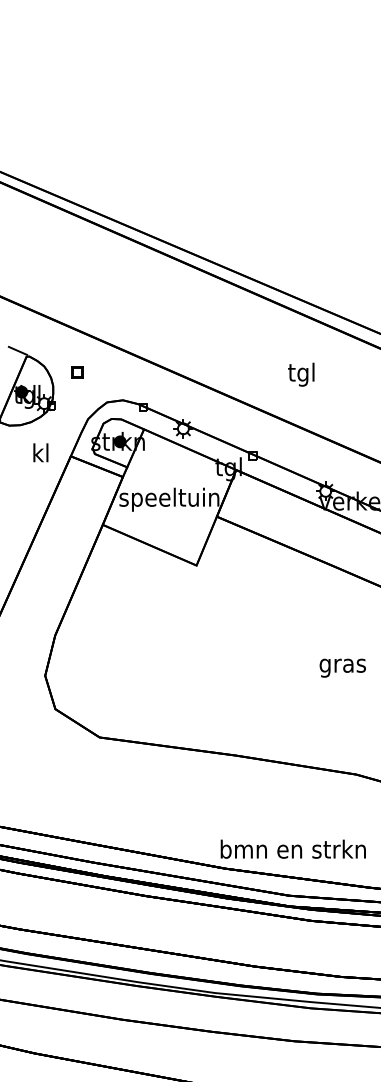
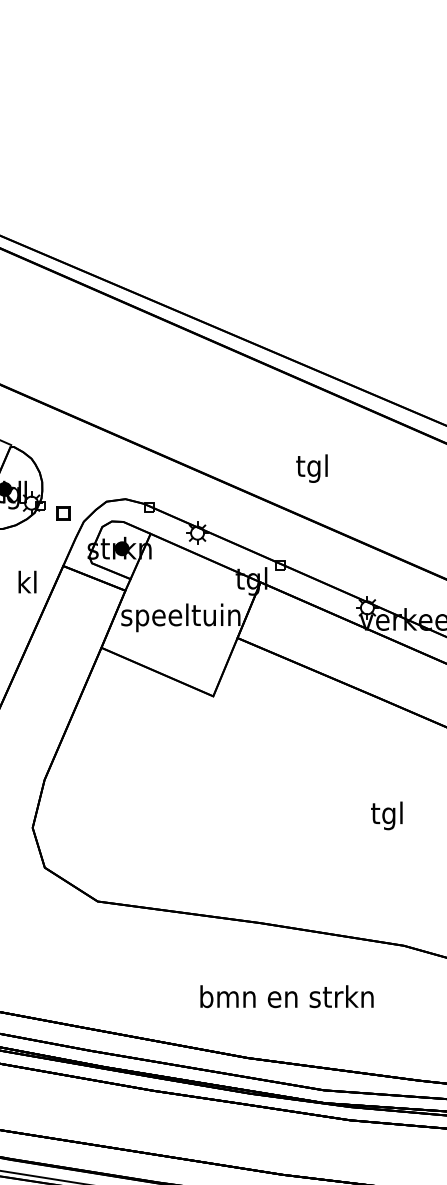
part: (77, 372) -> (64, 513), moved
text: (301, 374) -> (312, 468), moved
text: (40, 452) -> (27, 581), moved
text: (342, 665) -> (387, 815), gras -> tgl
text: (292, 848) -> (285, 995), moved

